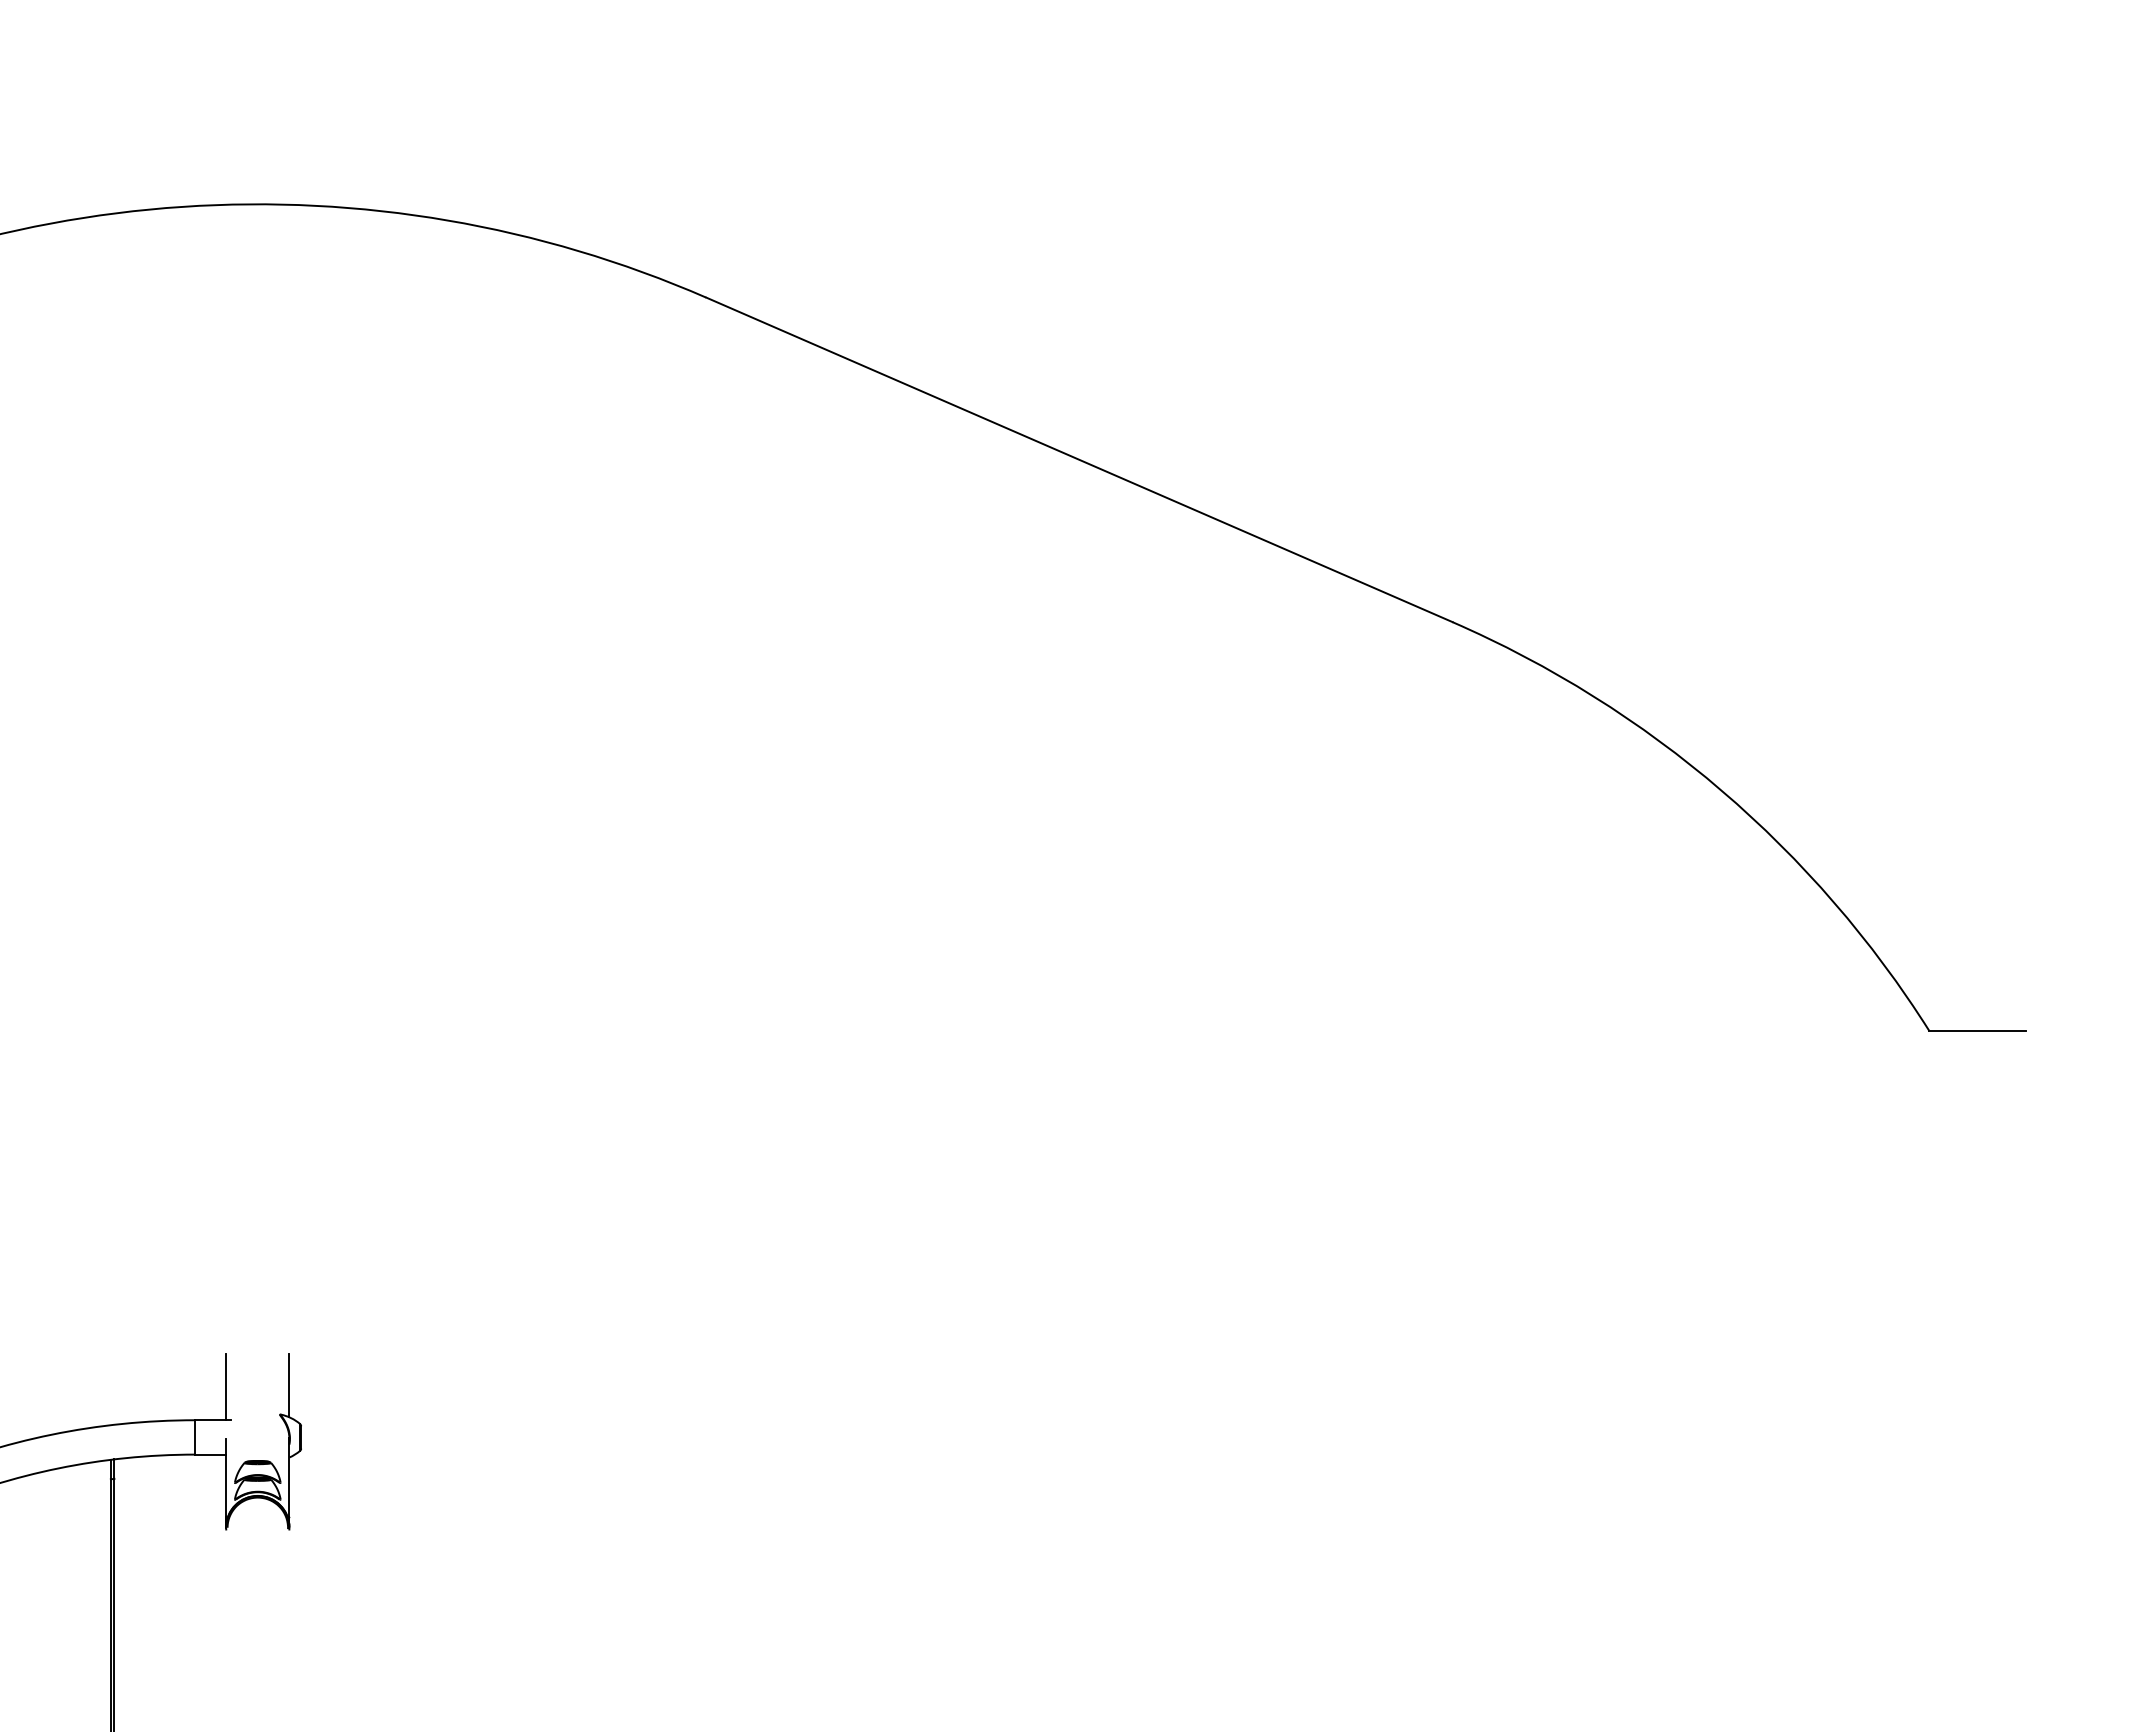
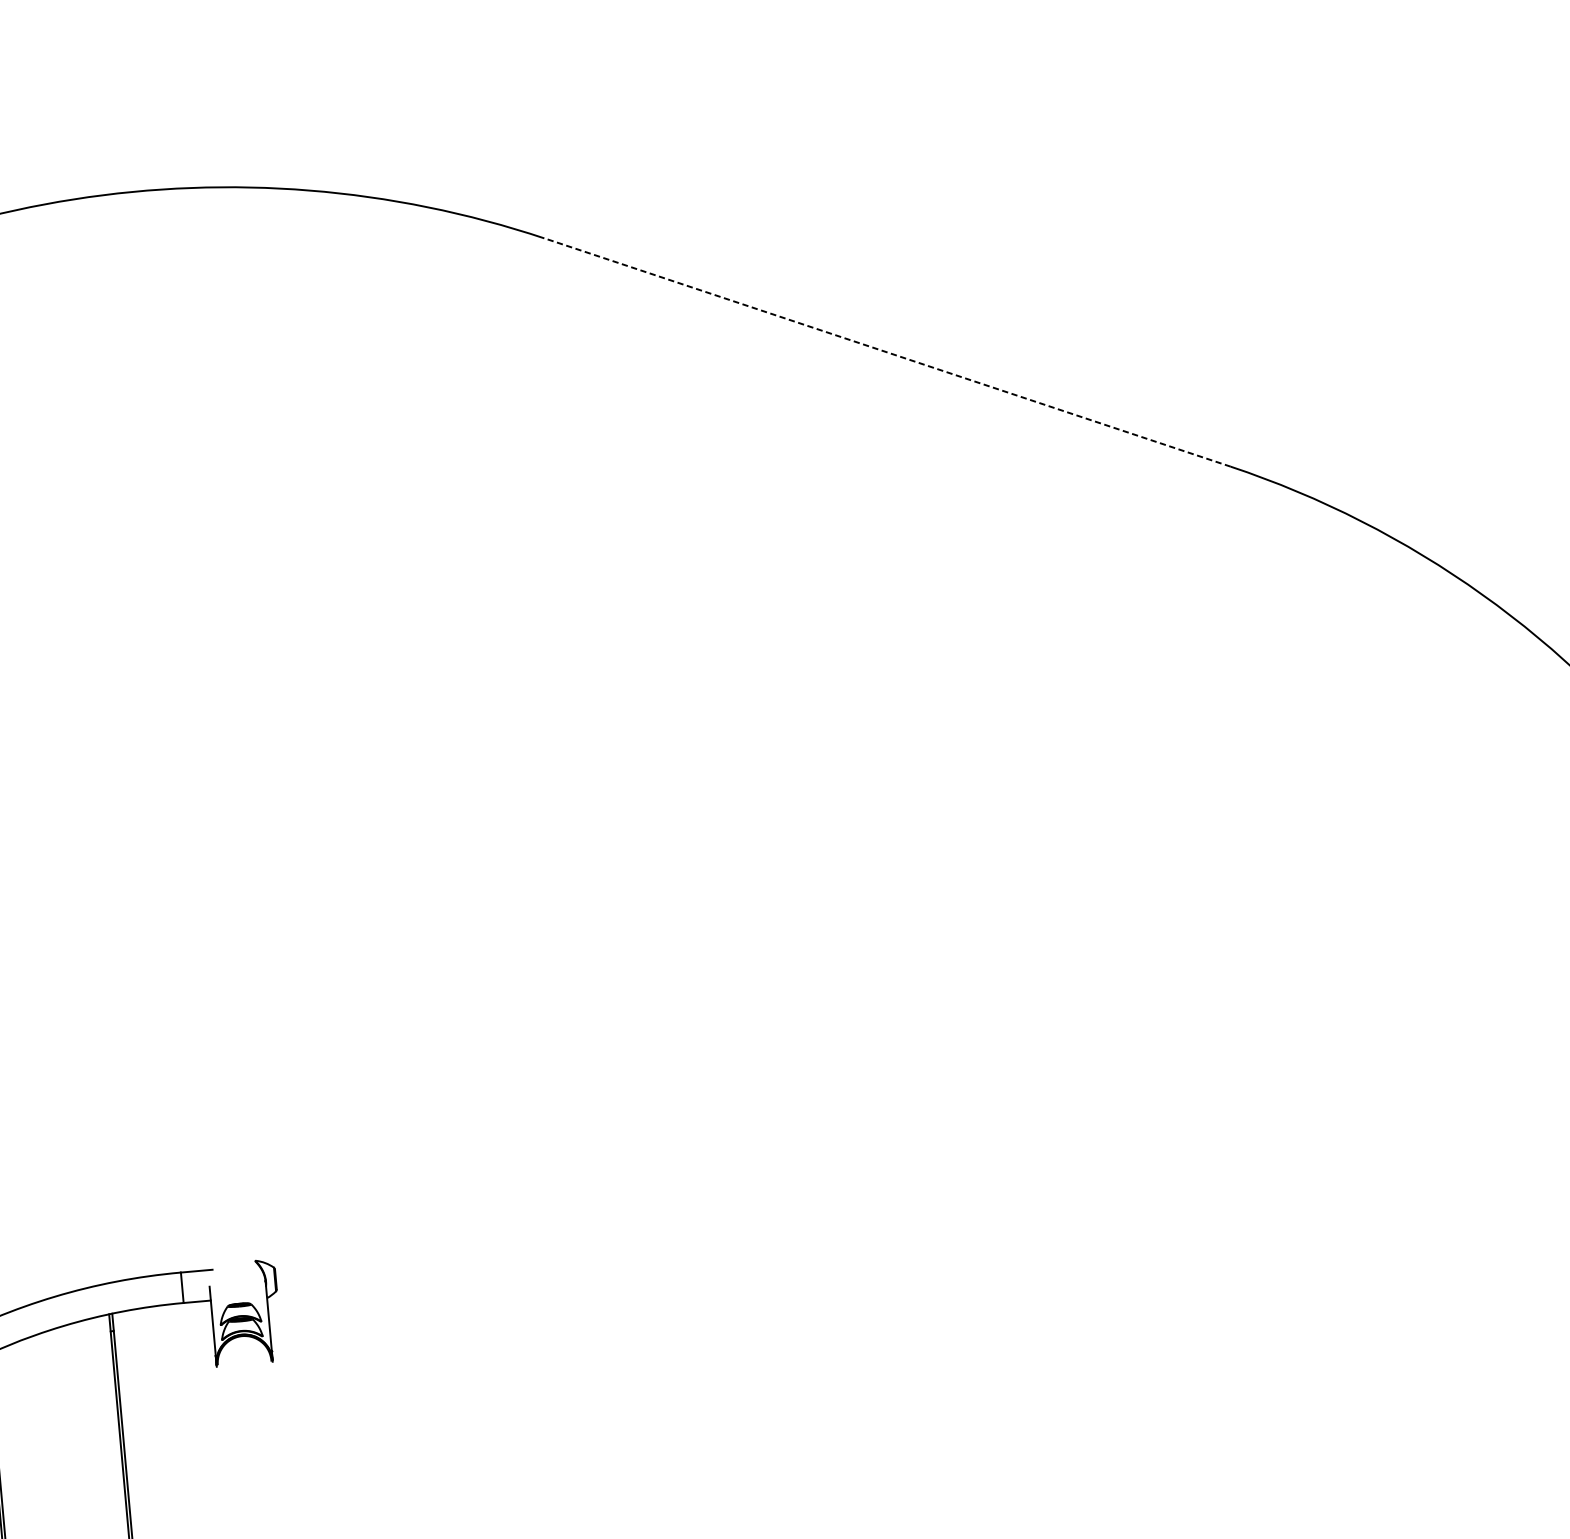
line: (1079, 459) -> (887, 352), solid -> dashed
line: (289, 1385) -> (261, 1234), removed
line: (226, 1386) -> (205, 1240), removed

